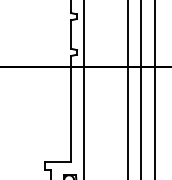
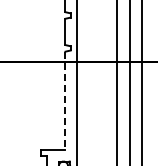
line: (71, 110) -> (65, 101), solid -> dashed

